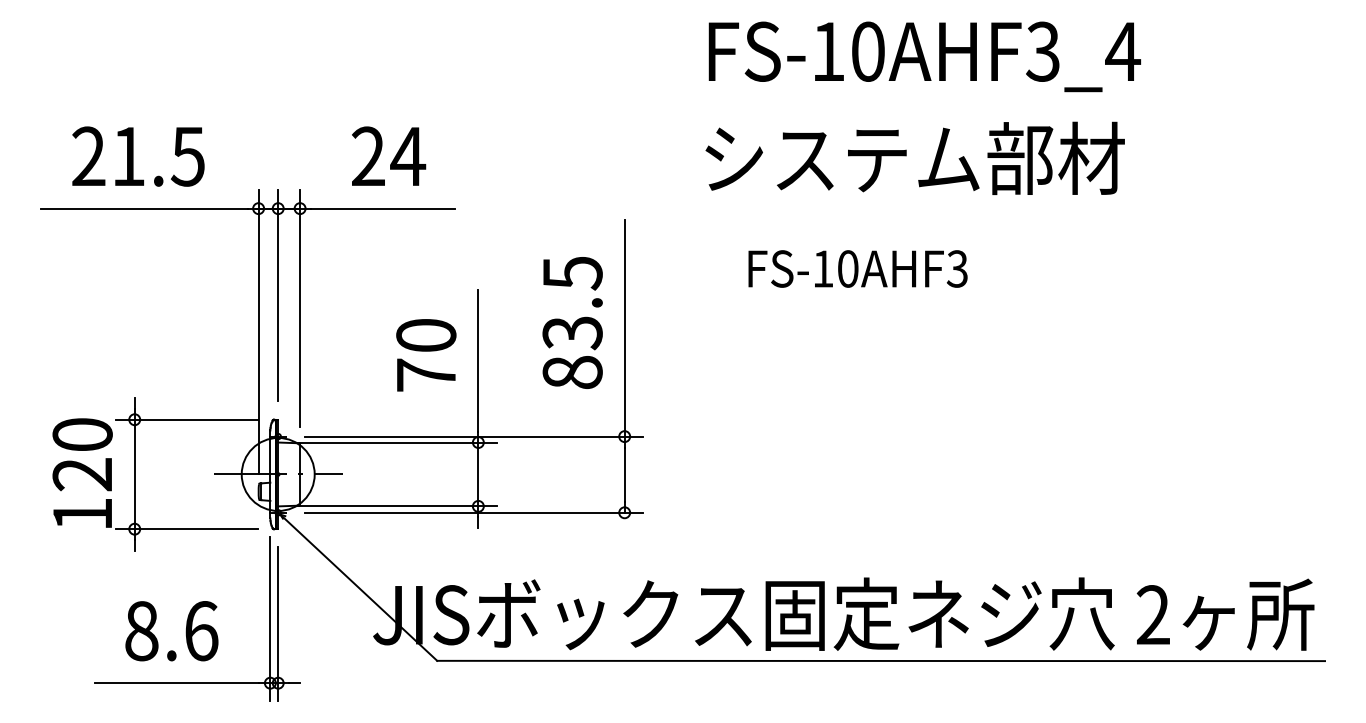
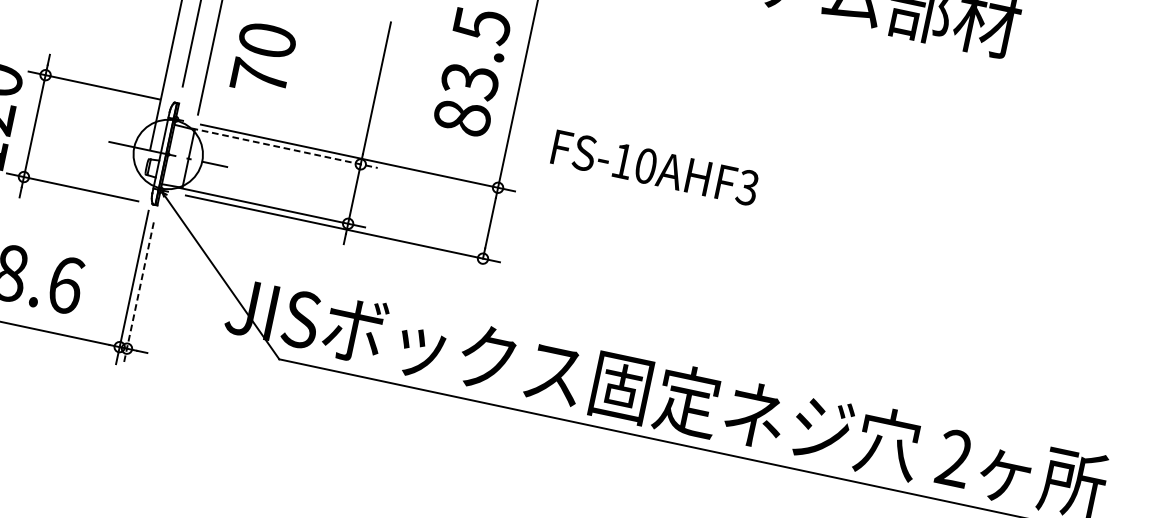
text: (857, 268) -> (654, 167), moved
text: (426, 355) -> (263, 59), moved
line: (397, 442) -> (285, 148), solid -> dashed
line: (278, 624) -> (138, 294), solid -> dashed

